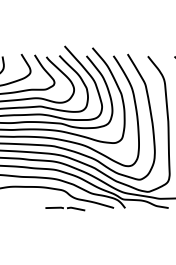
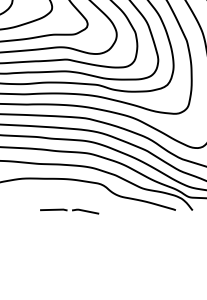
part: (65, 208) -> (69, 210), moved

